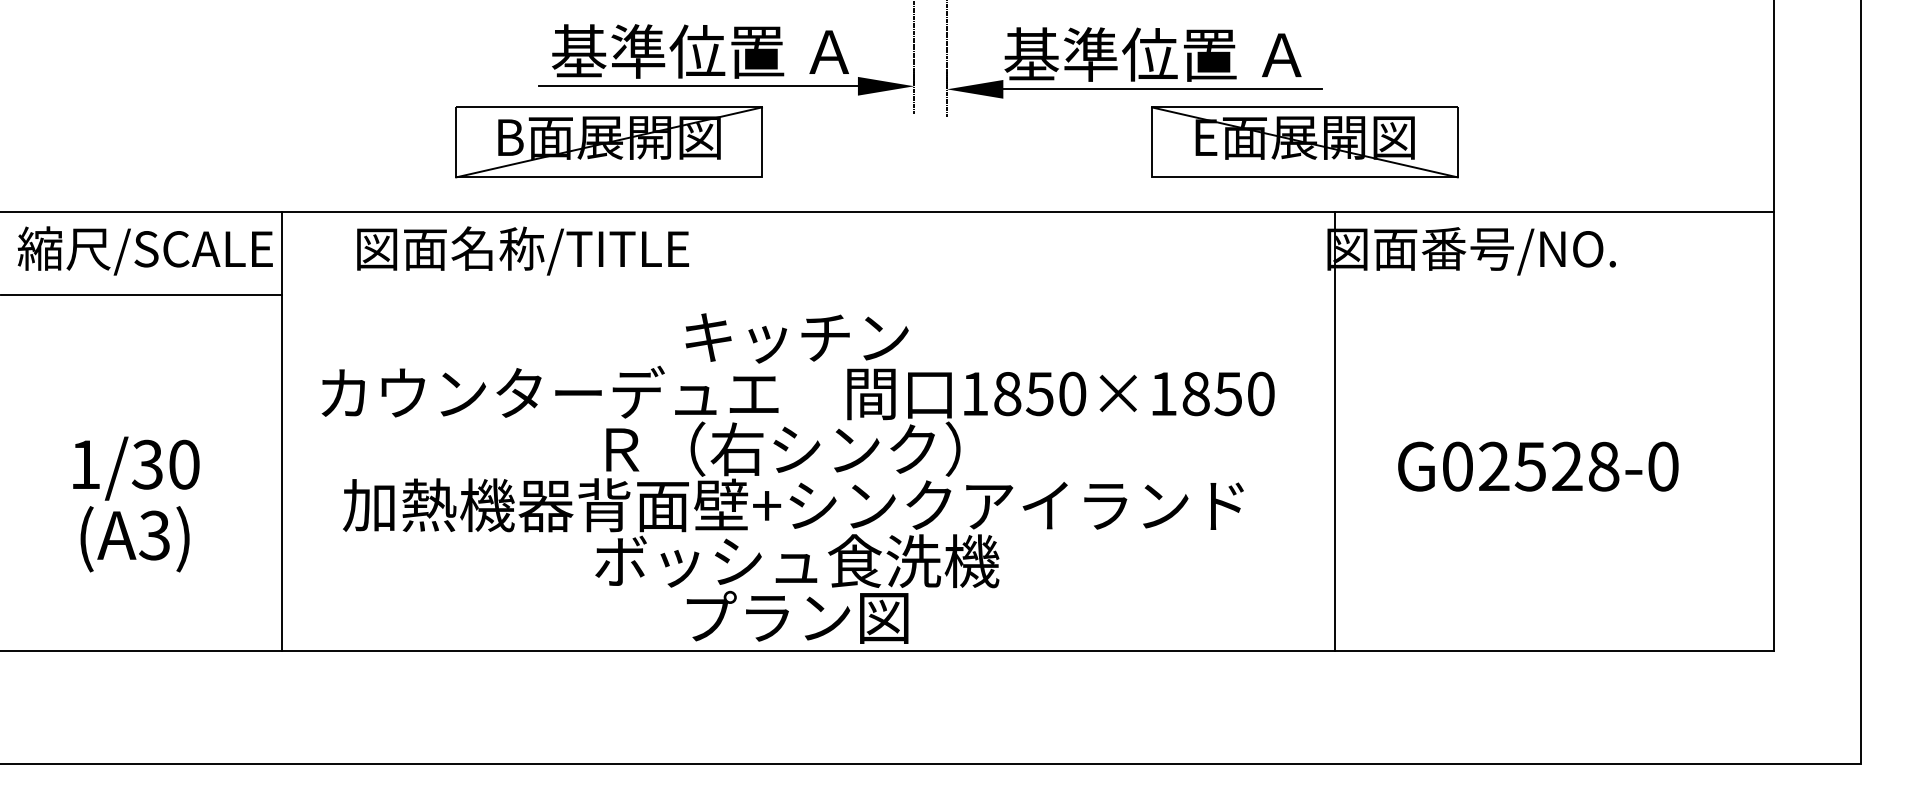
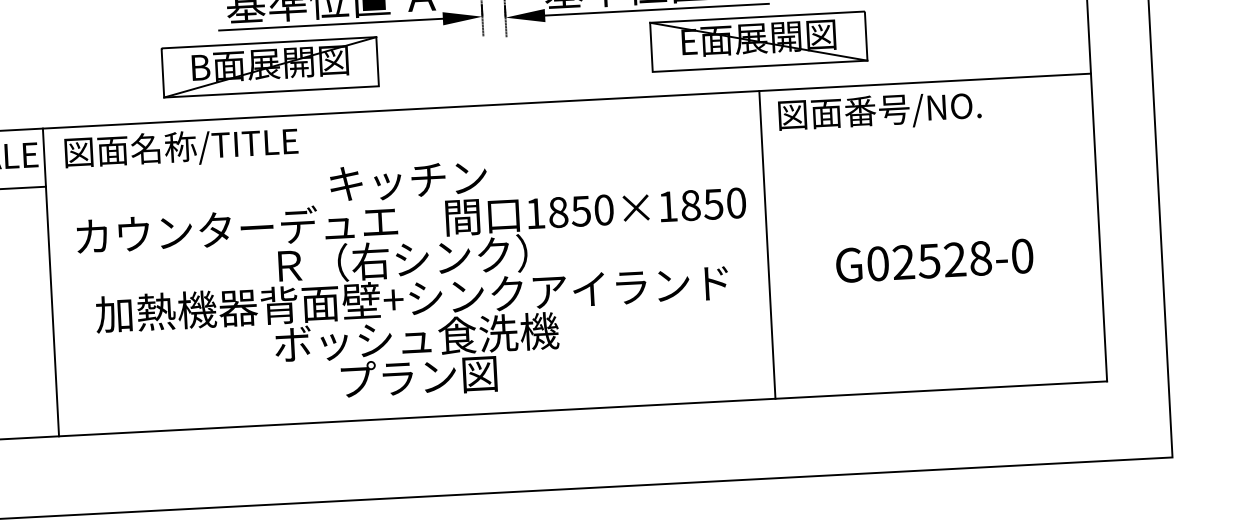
text: (522, 250) -> (181, 148), moved
line: (1334, 431) -> (767, 244), moved
text: (797, 478) -> (414, 279), moved

